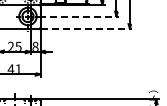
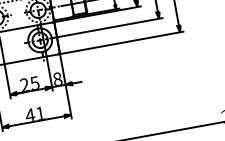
line: (79, 16) -> (109, 27), dashed -> solid
line: (86, 29) -> (121, 43), dashed -> solid

